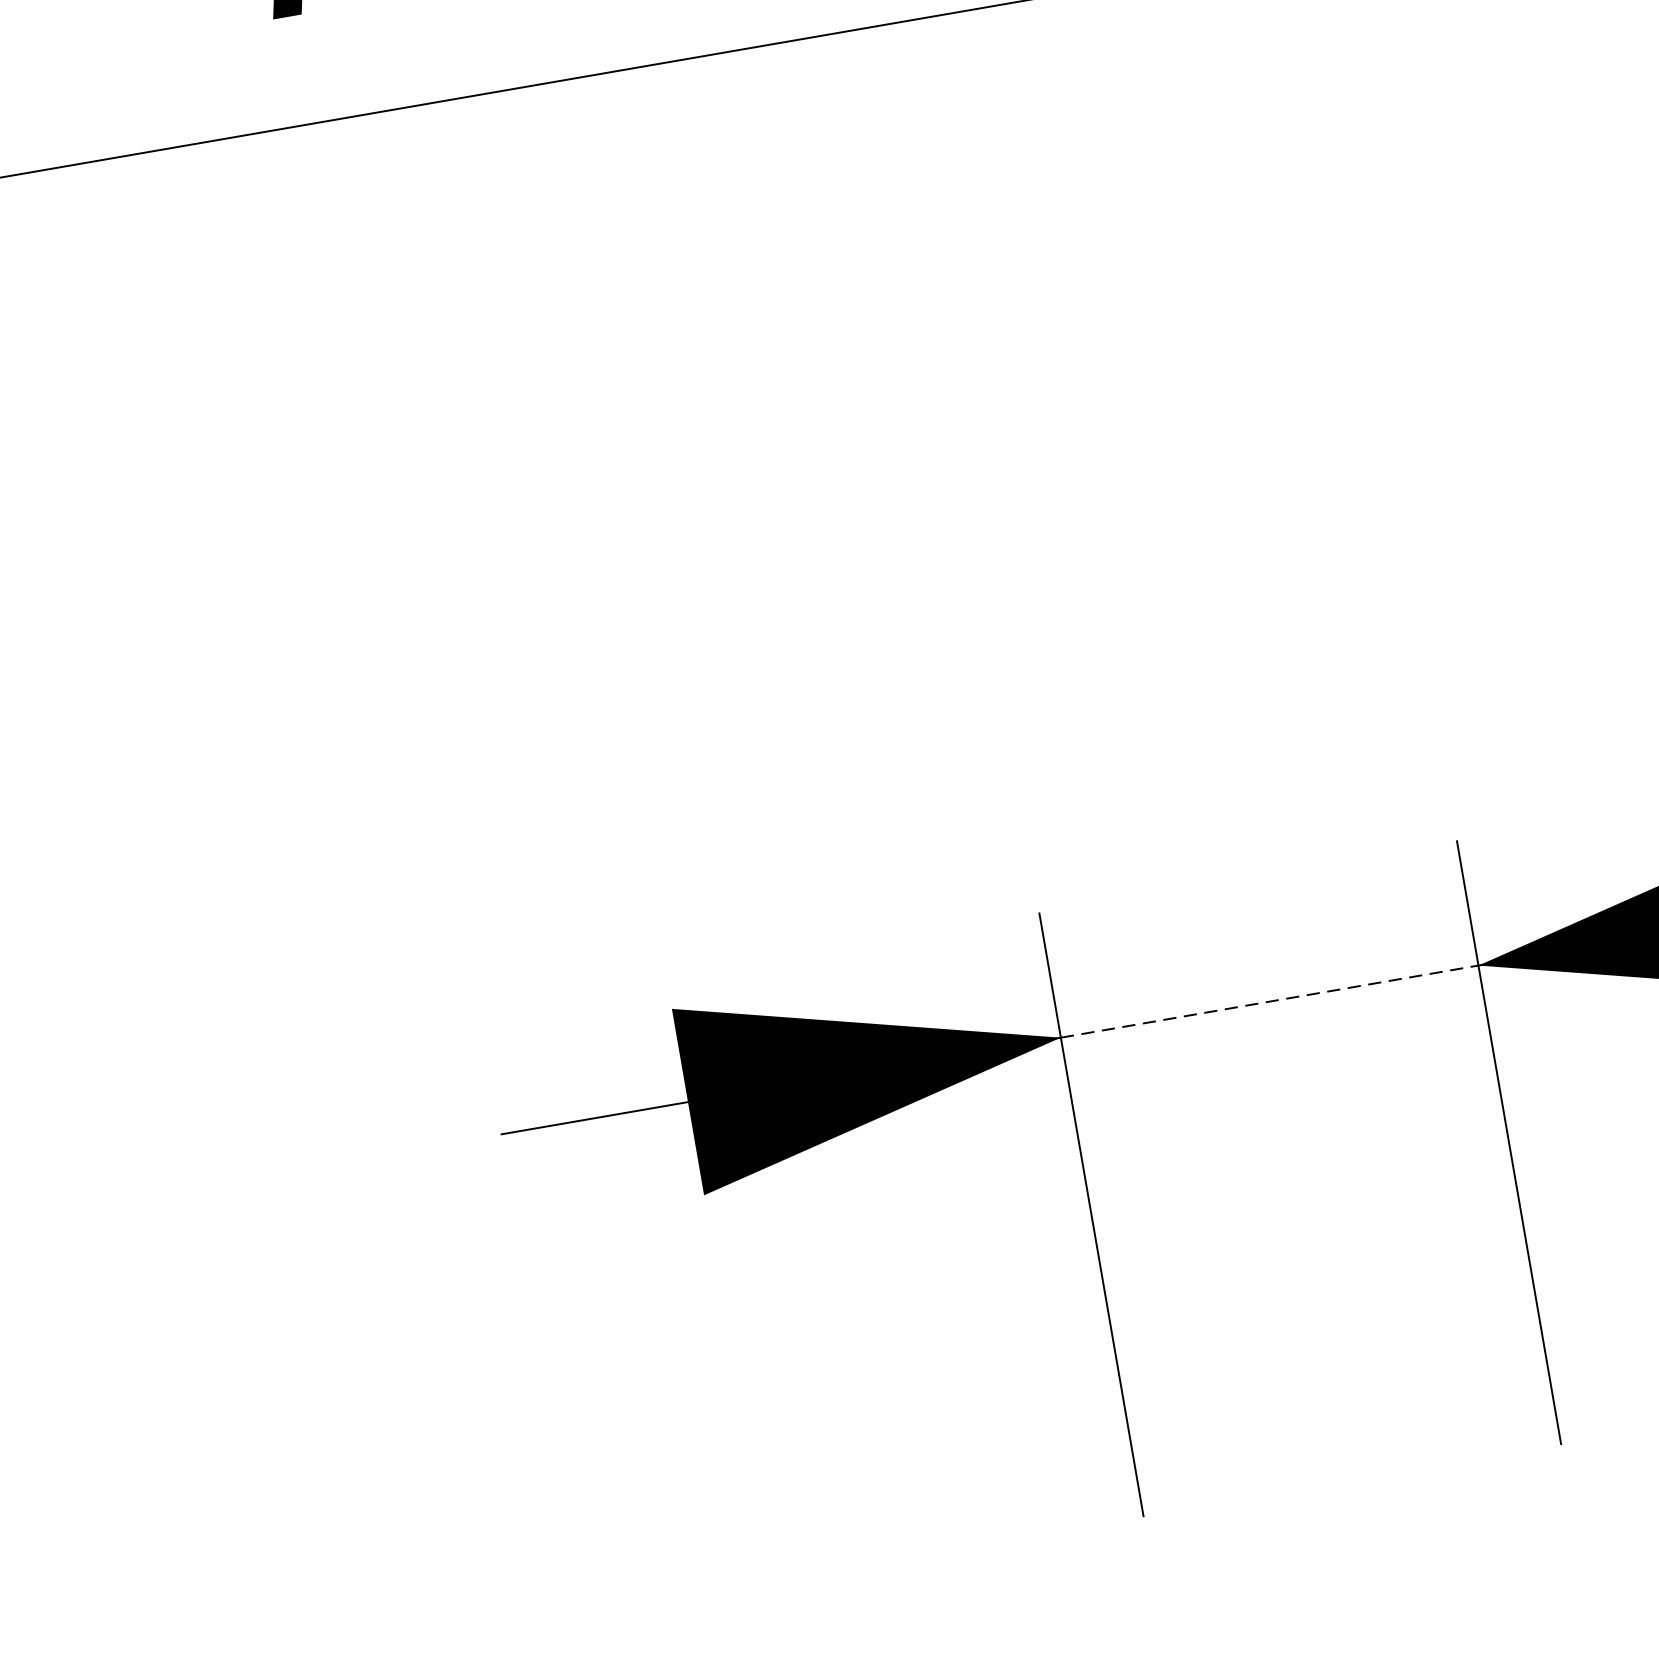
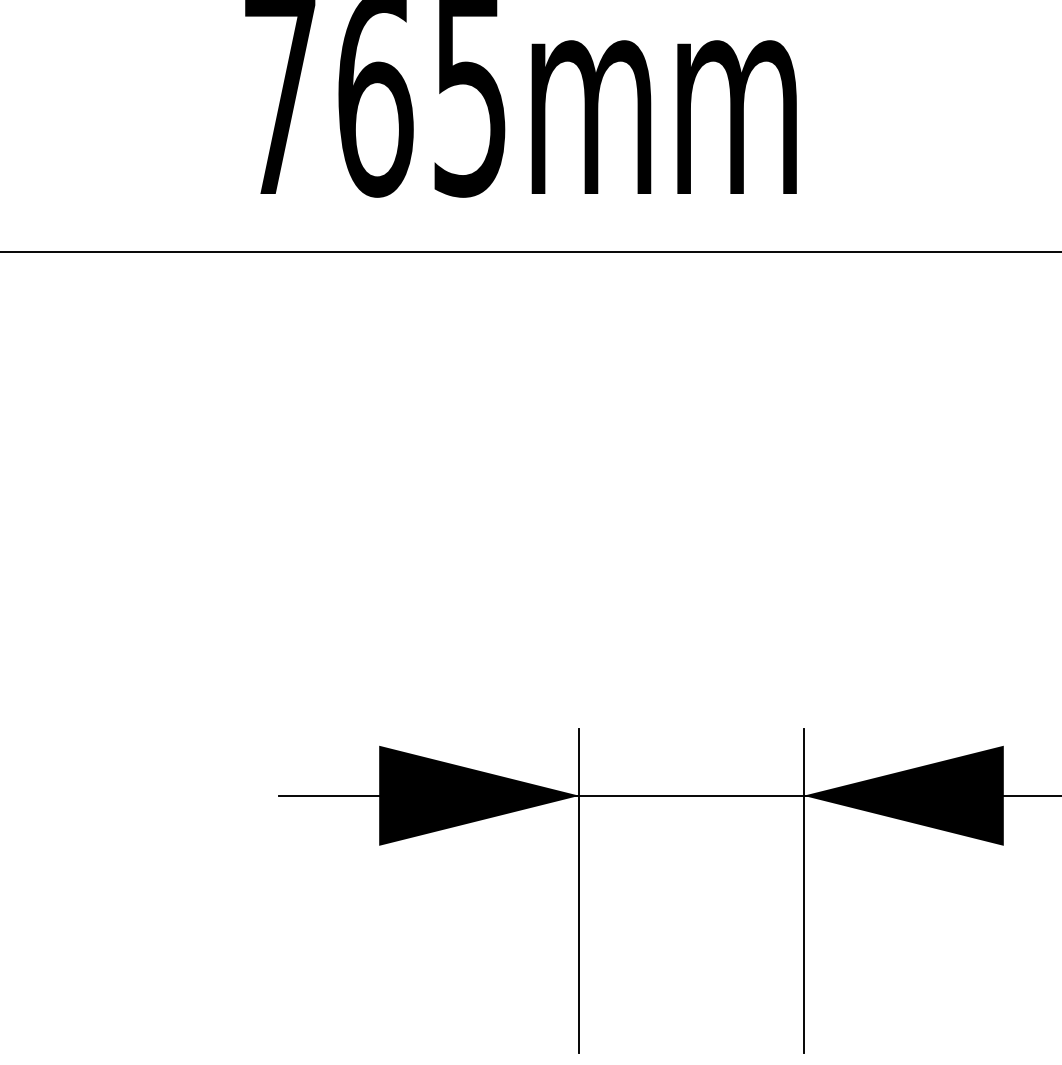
line: (1269, 1001) -> (691, 795), dashed -> solid

